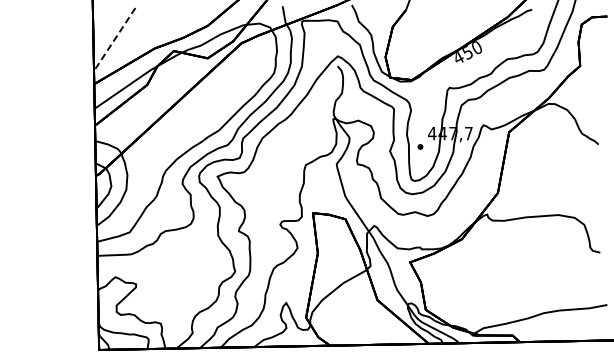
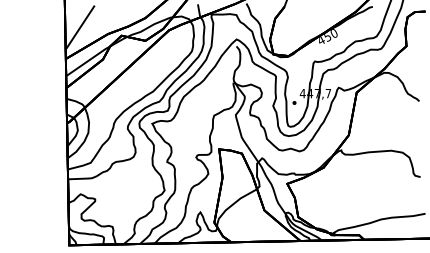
line: (114, 39) -> (80, 27), dashed -> solid

